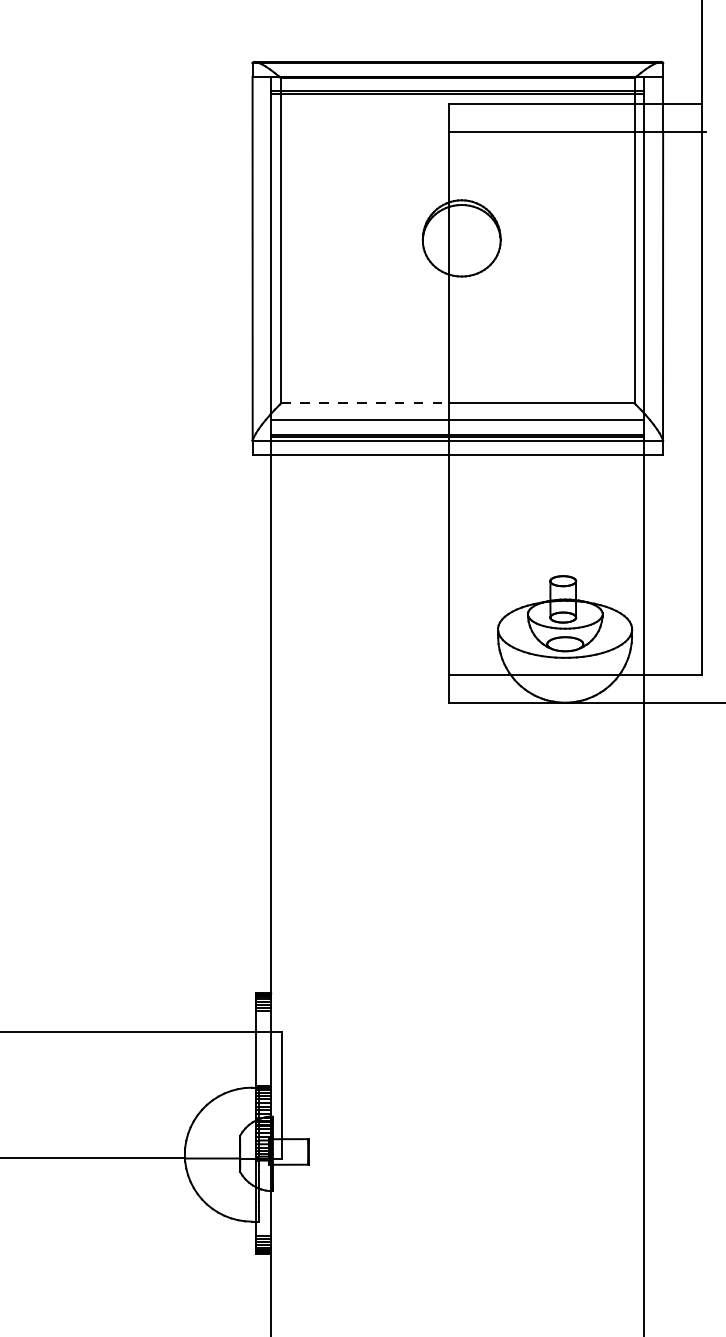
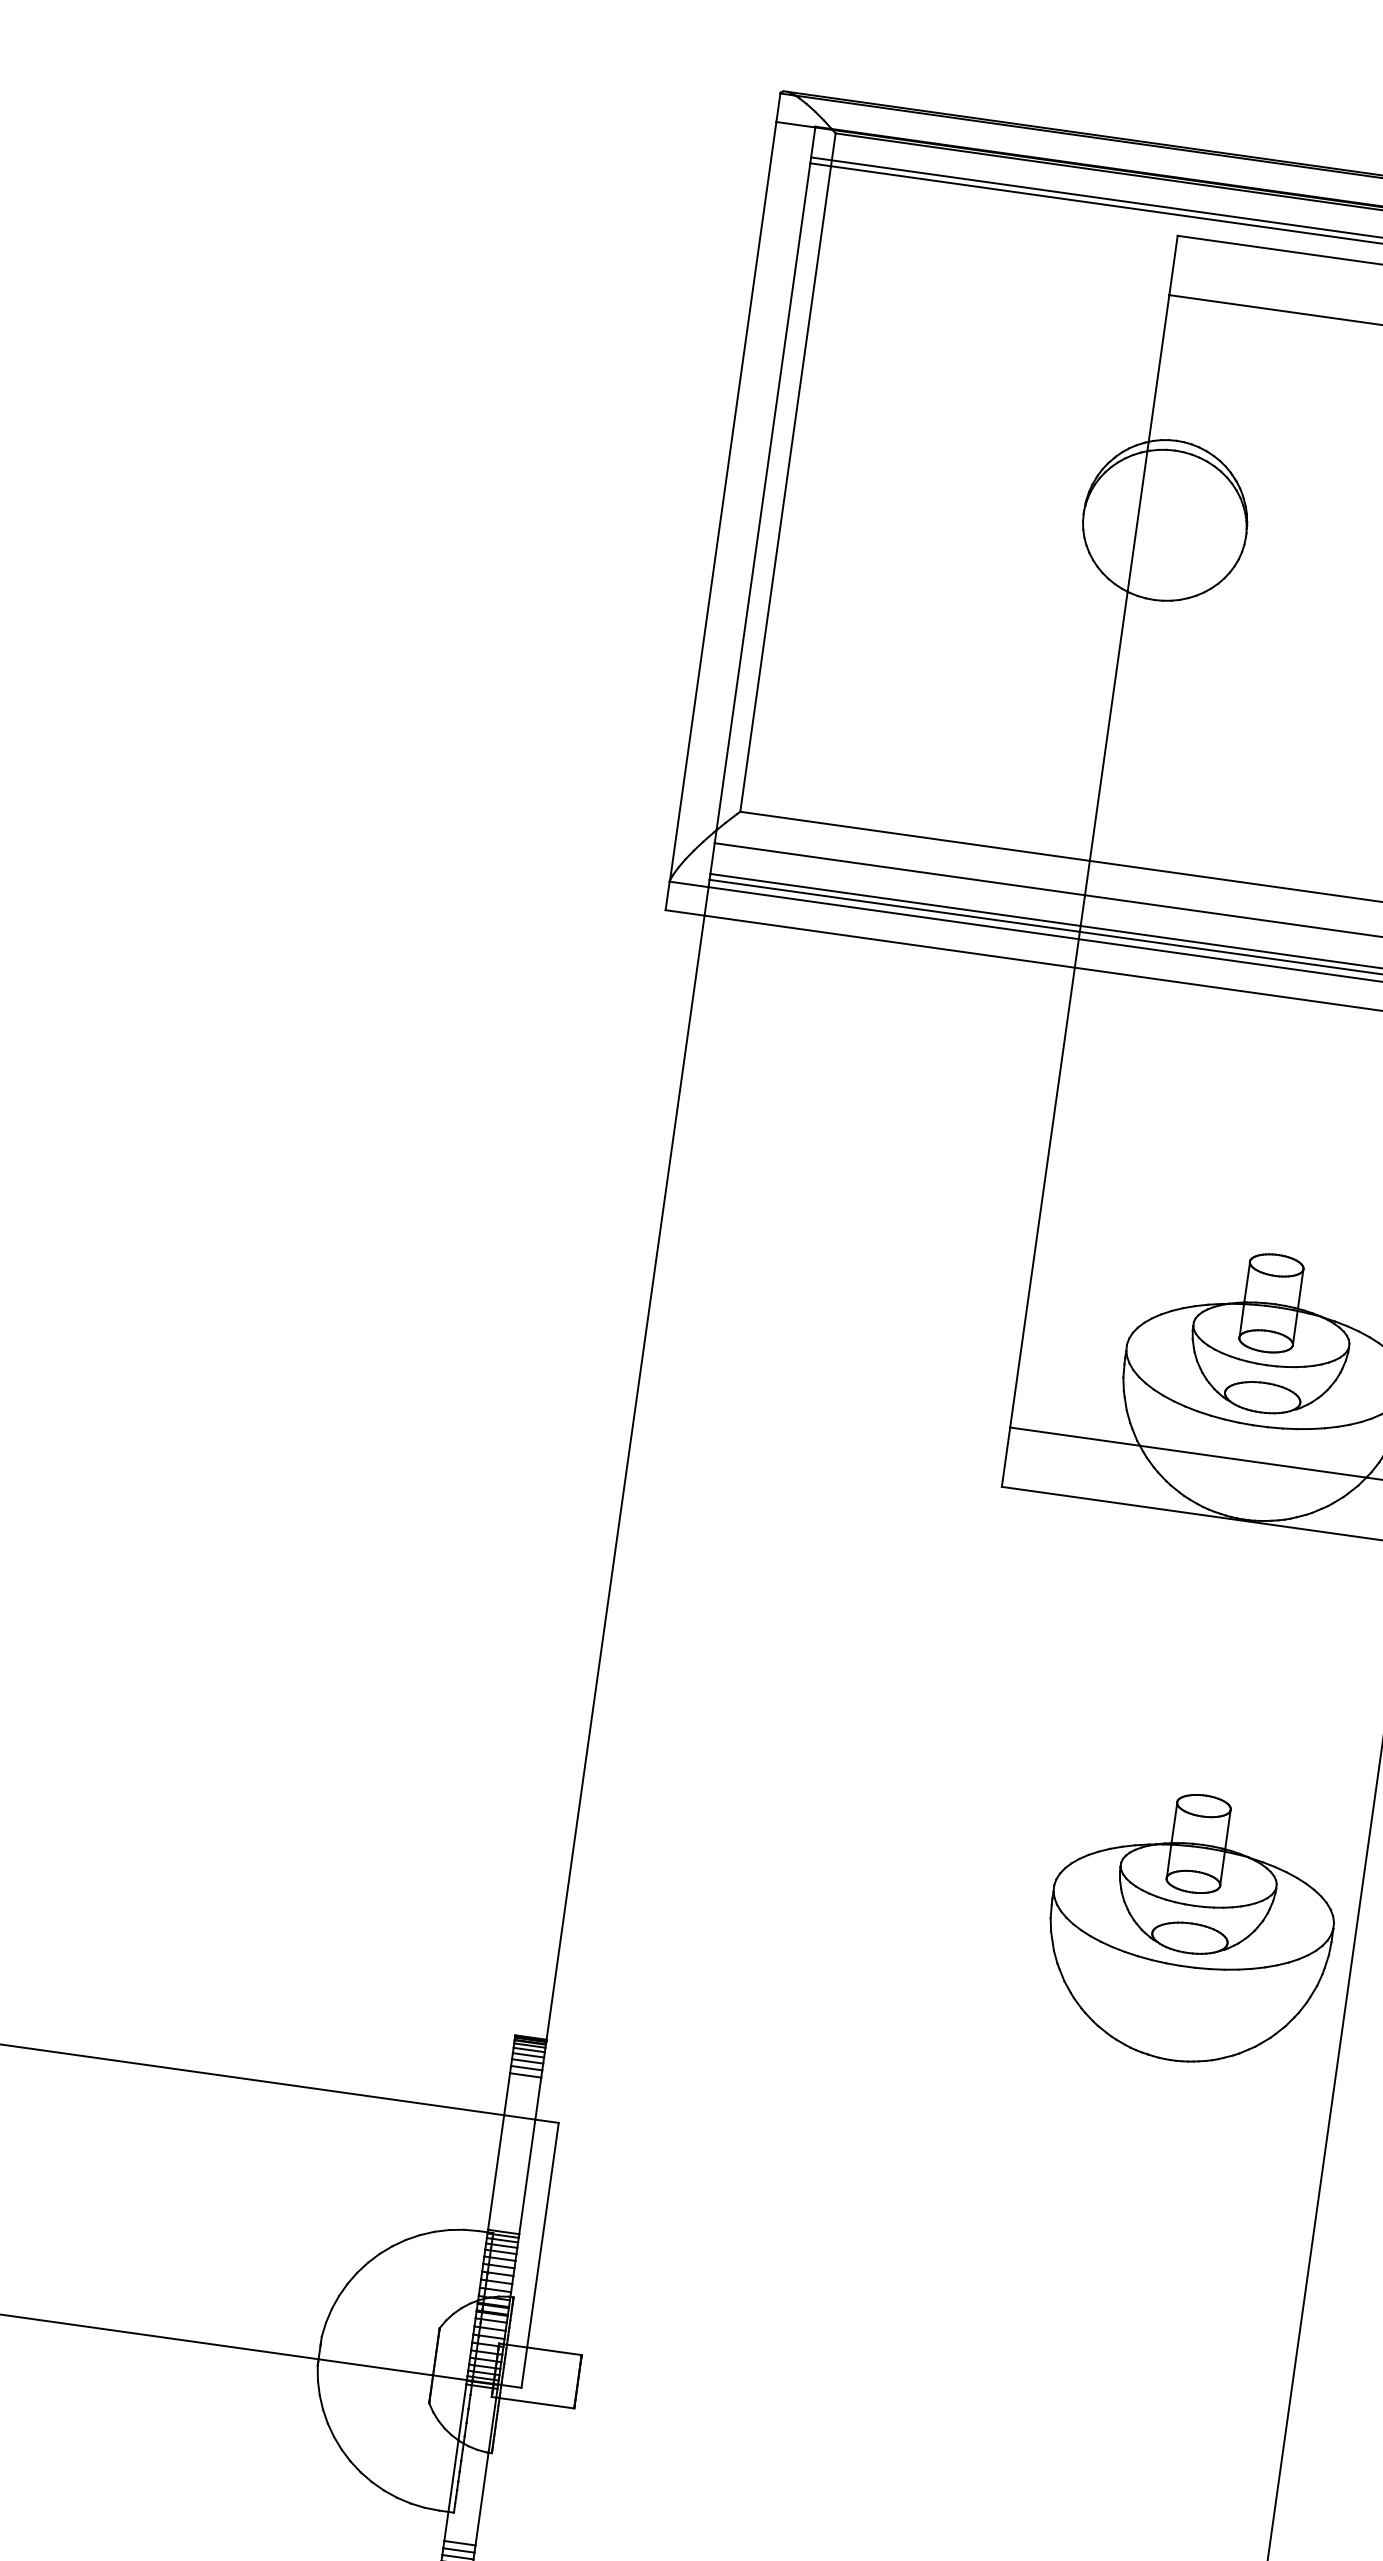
line: (364, 403) -> (914, 836), dashed -> solid
part: (566, 898) -> (1190, 1928), added

